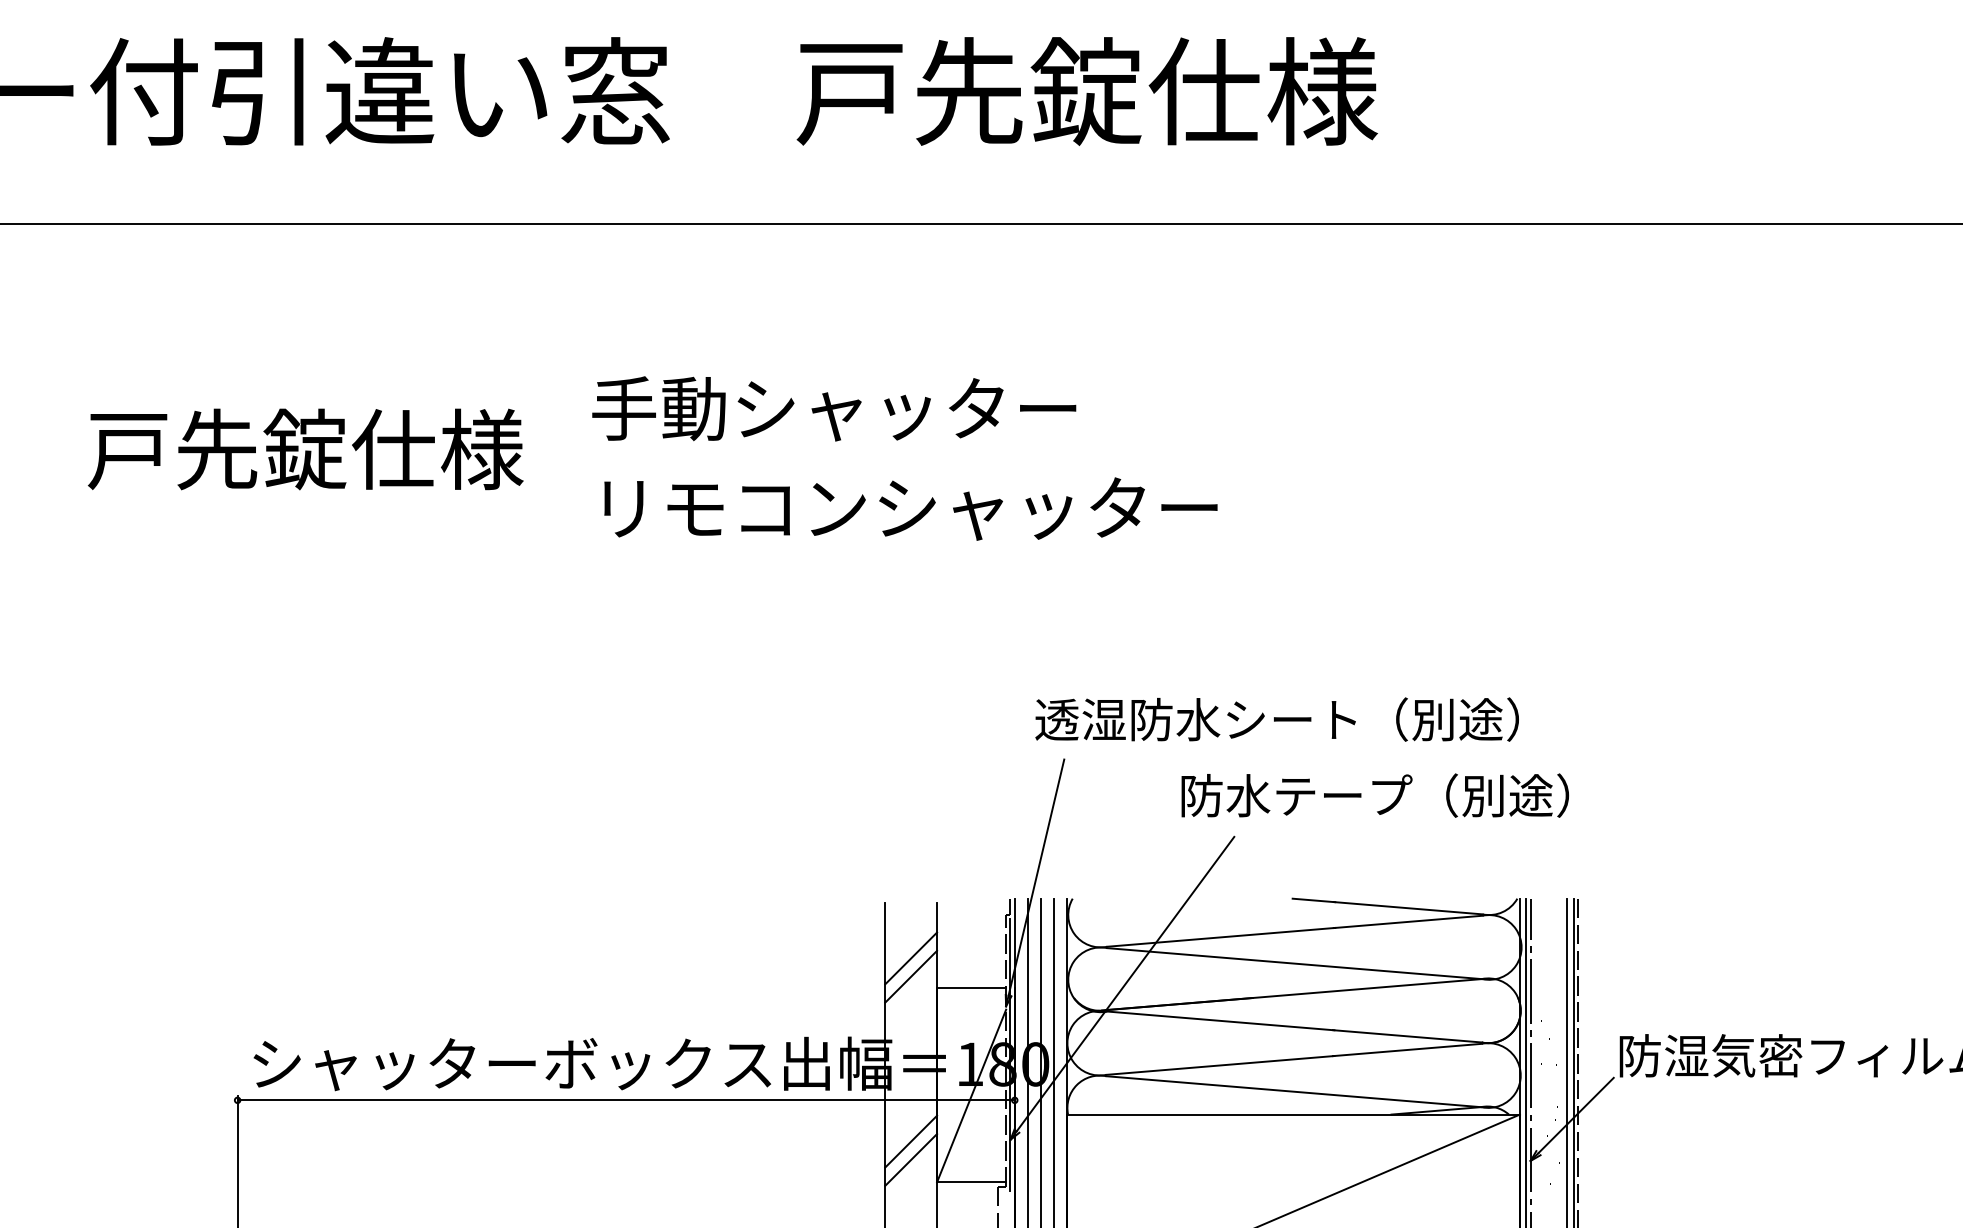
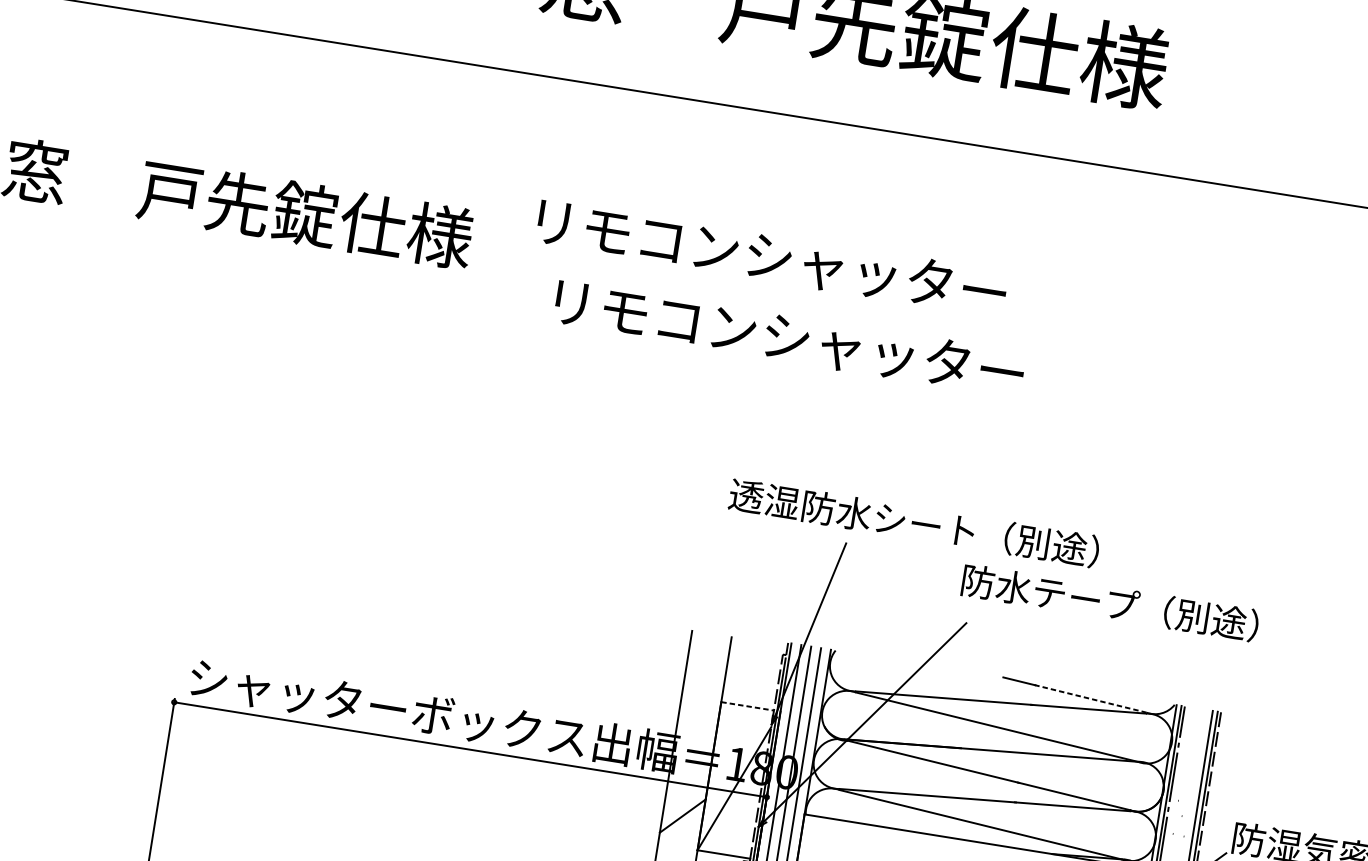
text: (904, 408) -> (767, 256), 手動シャッター -> リモコンシャッター
text: (910, 508) -> (789, 337), moved
text: (1276, 719) -> (913, 522), moved
text: (1374, 795) -> (1109, 602), moved
line: (1408, 908) -> (1090, 699), solid -> dashed
line: (911, 958) -> (705, 676), removed
line: (911, 976) -> (703, 690), removed
line: (971, 988) -> (747, 706), solid -> dashed
line: (911, 1159) -> (680, 829), removed

